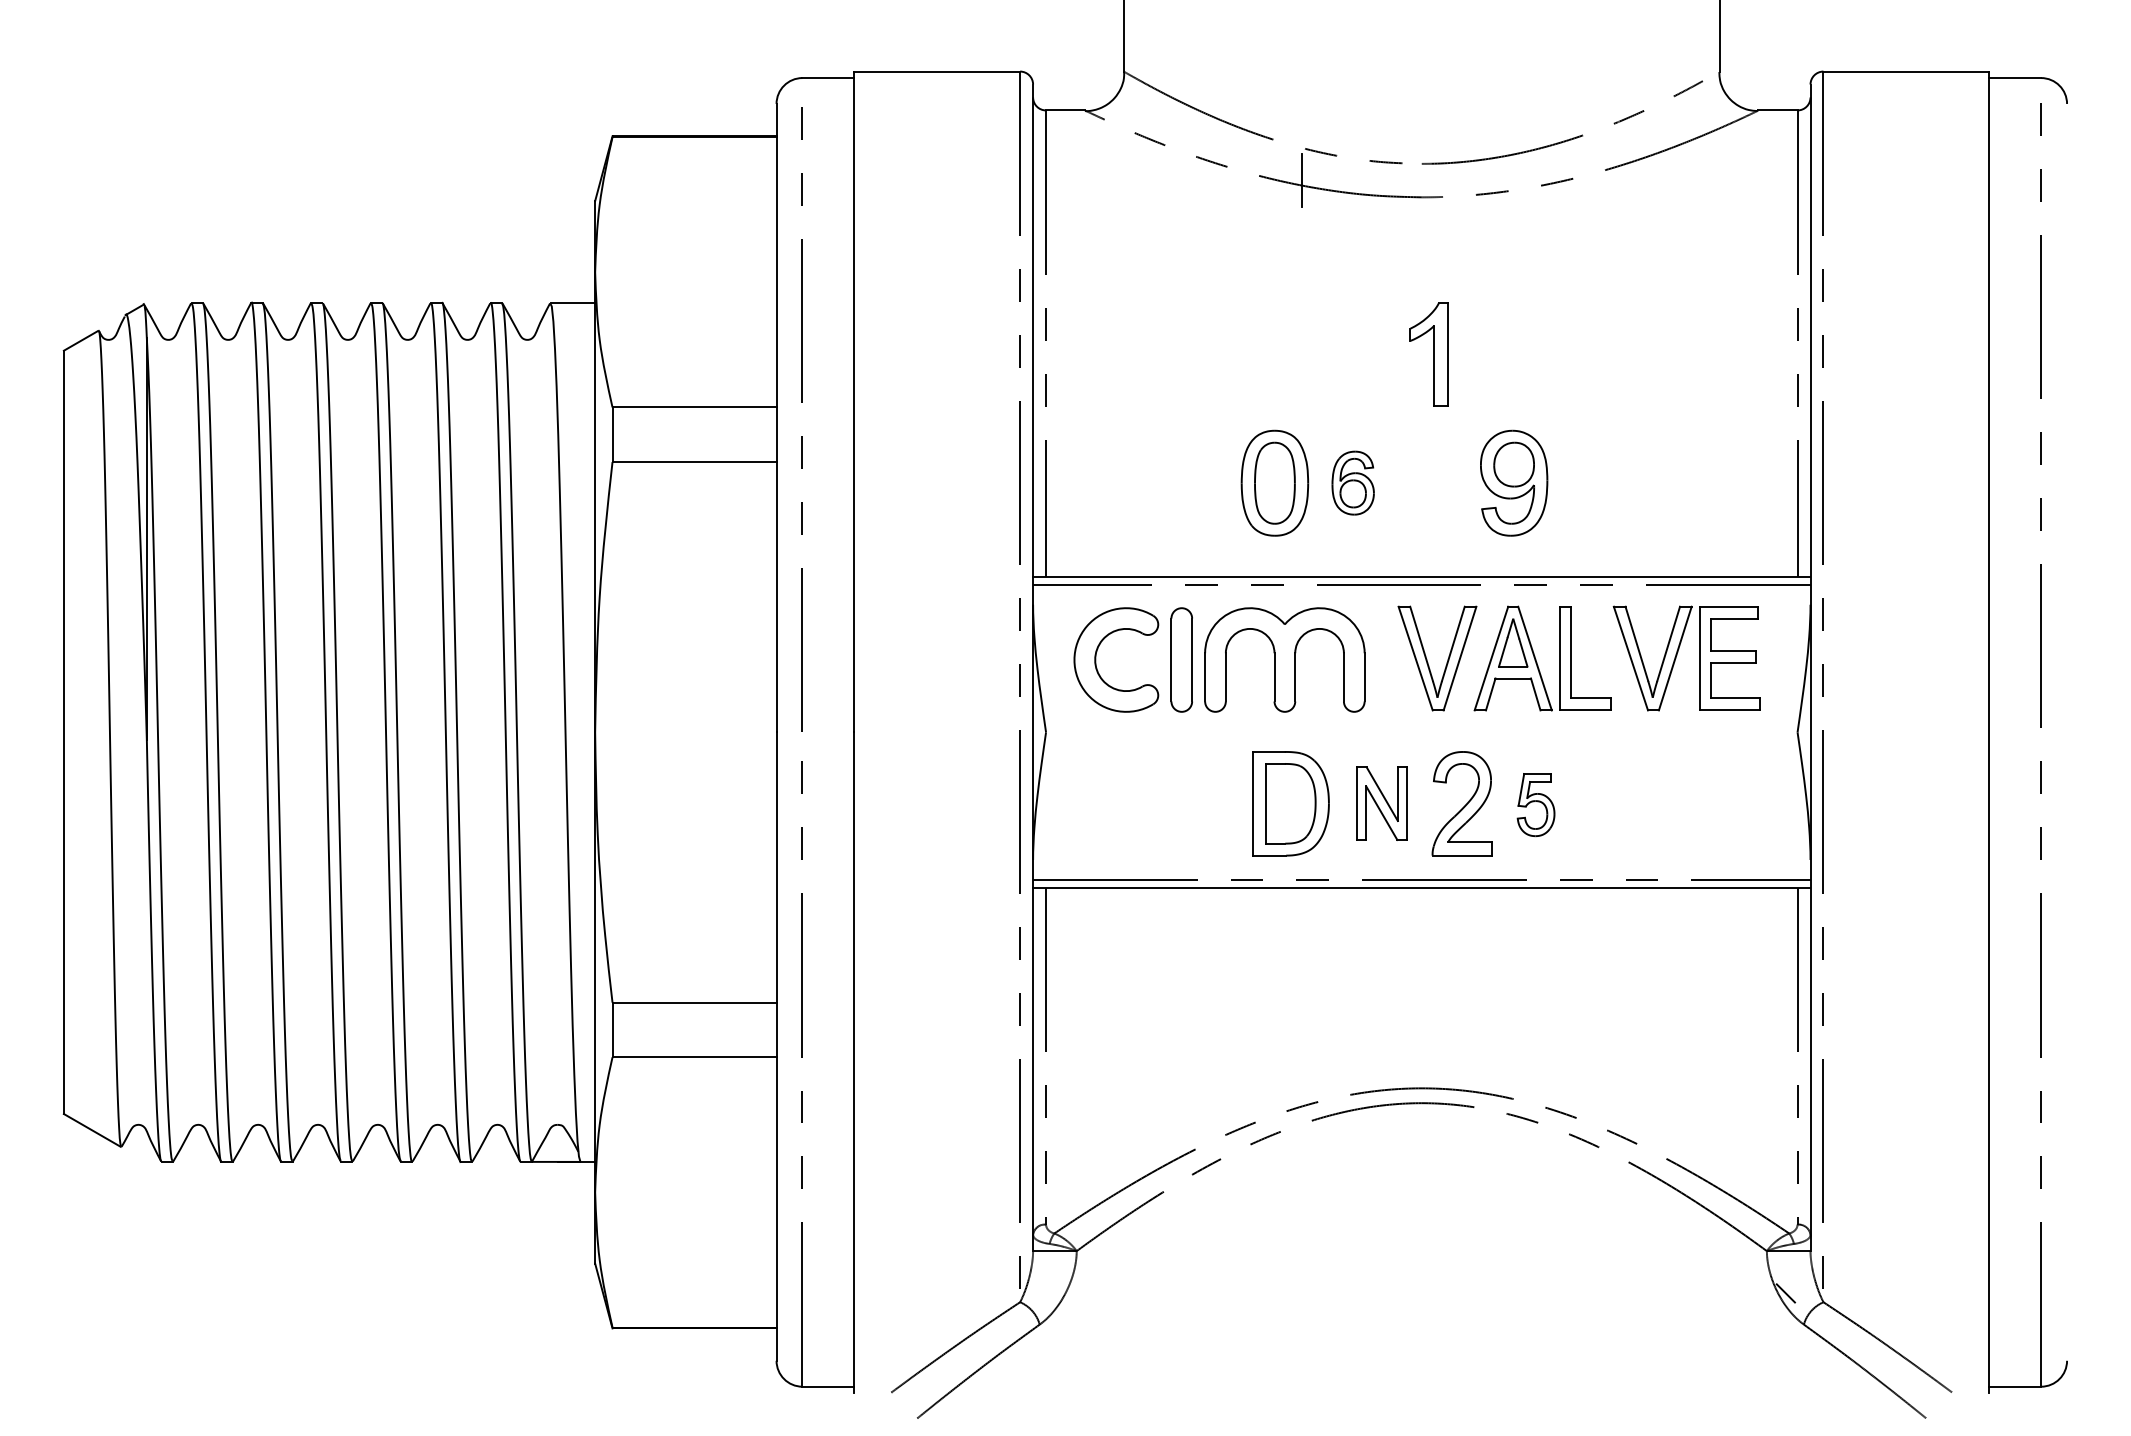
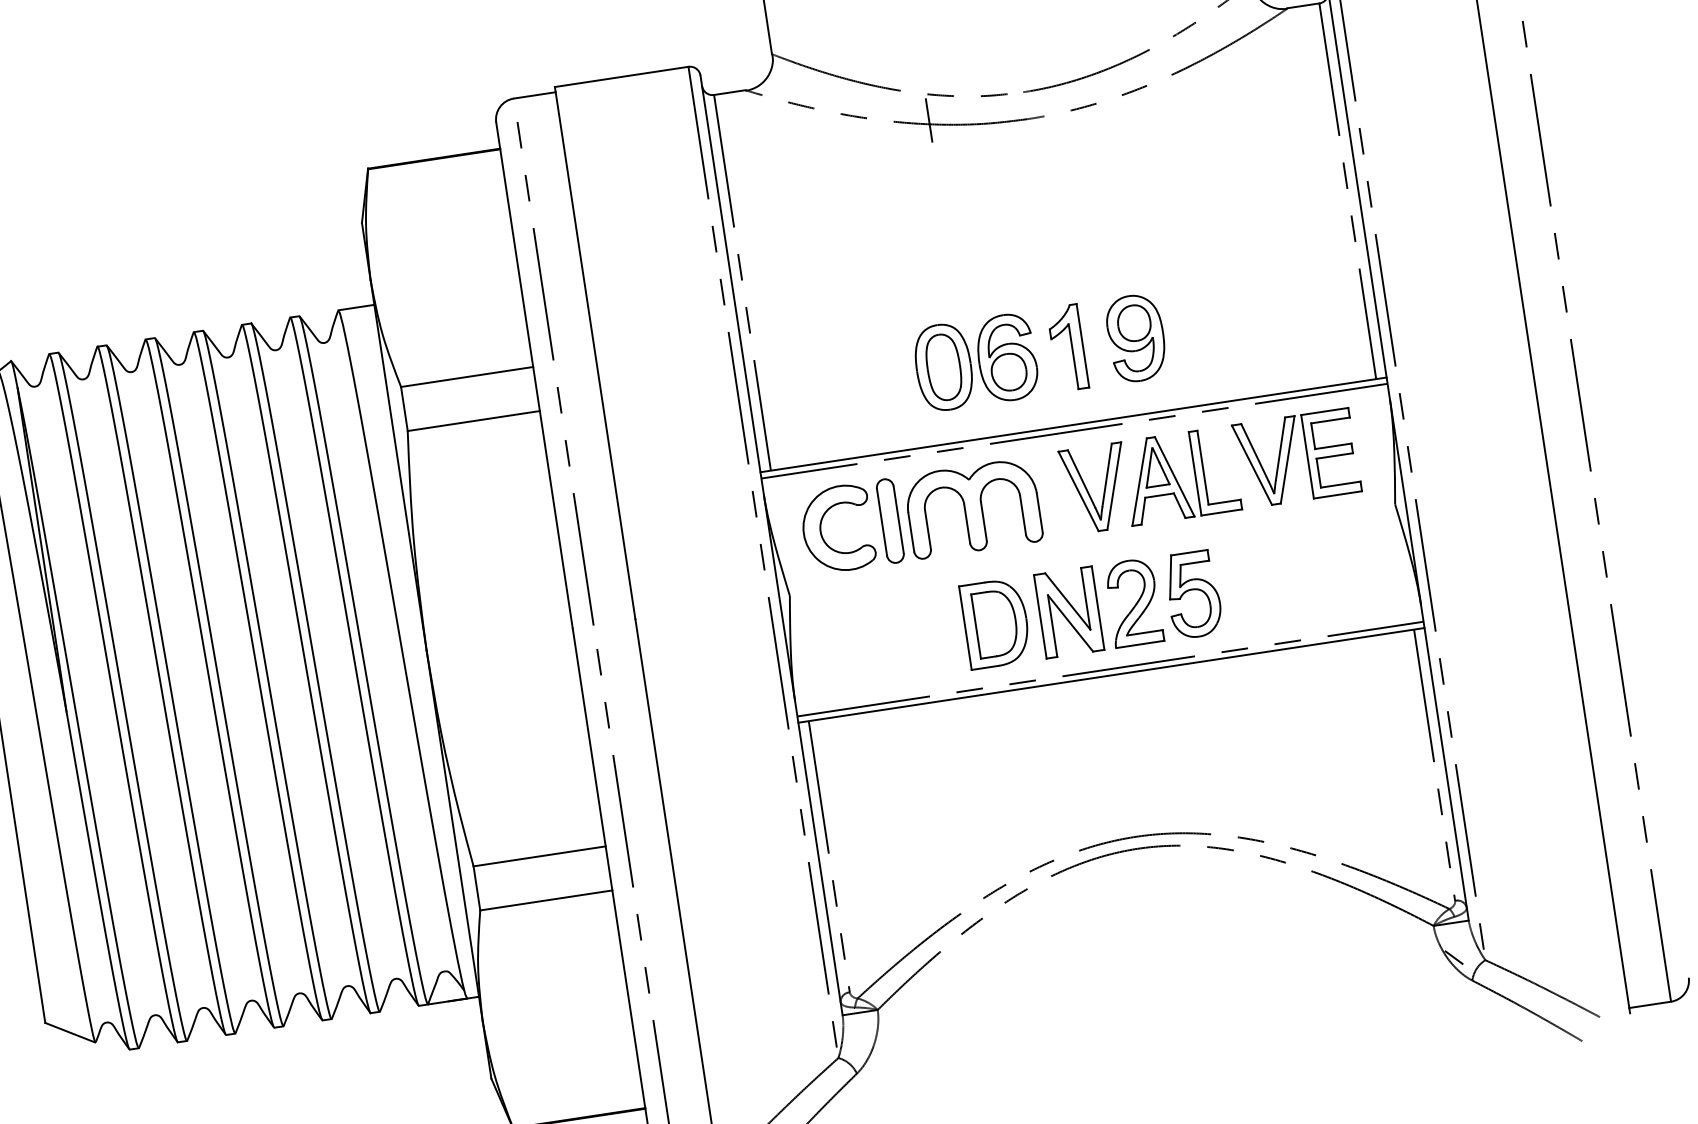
part: (1428, 354) -> (1067, 348), moved
part: (1352, 482) -> (1006, 357), size x1.67
part: (1381, 803) -> (1068, 612), size x1.43
part: (1535, 804) -> (1192, 594), size x1.67

